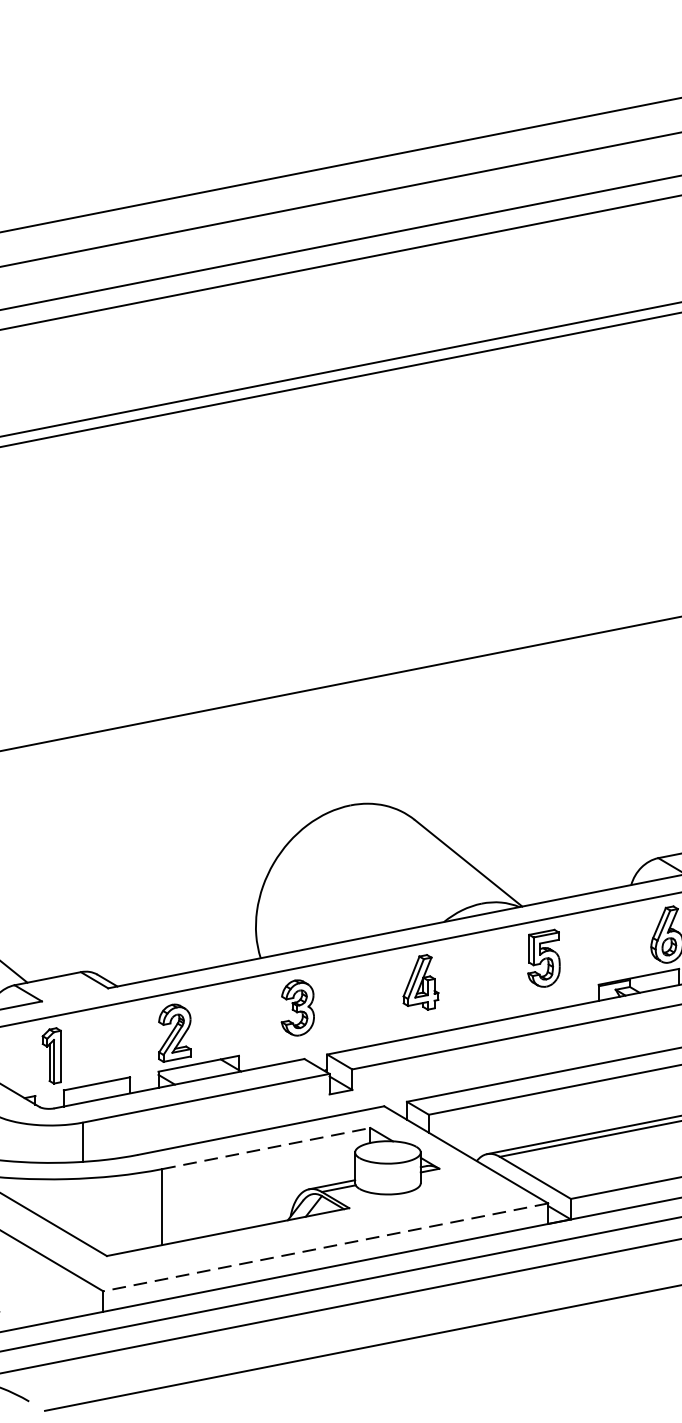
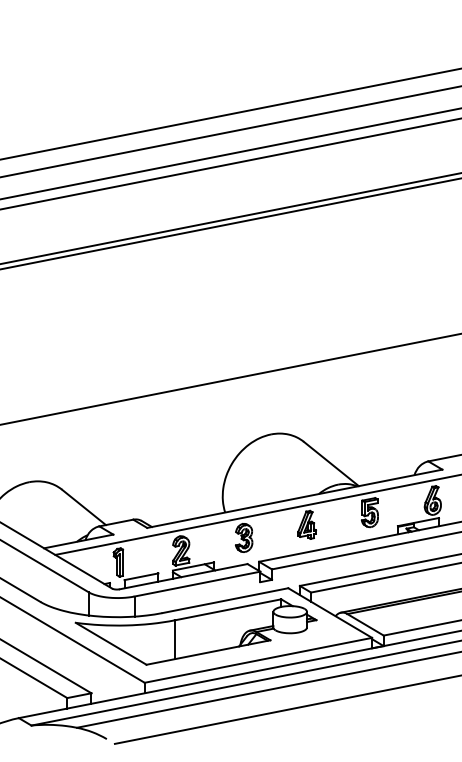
line: (267, 1147) -> (228, 609), dashed -> solid
line: (325, 1247) -> (258, 660), dashed -> solid

